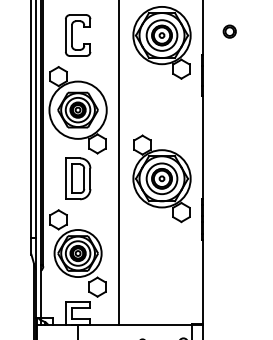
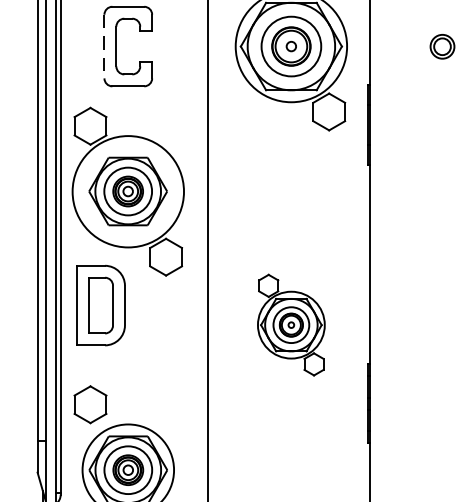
part: (229, 31) -> (441, 46), moved
line: (65, 36) -> (103, 48), solid -> dashed
part: (78, 178) -> (101, 304), moved
part: (161, 178) -> (290, 324), size x0.6

